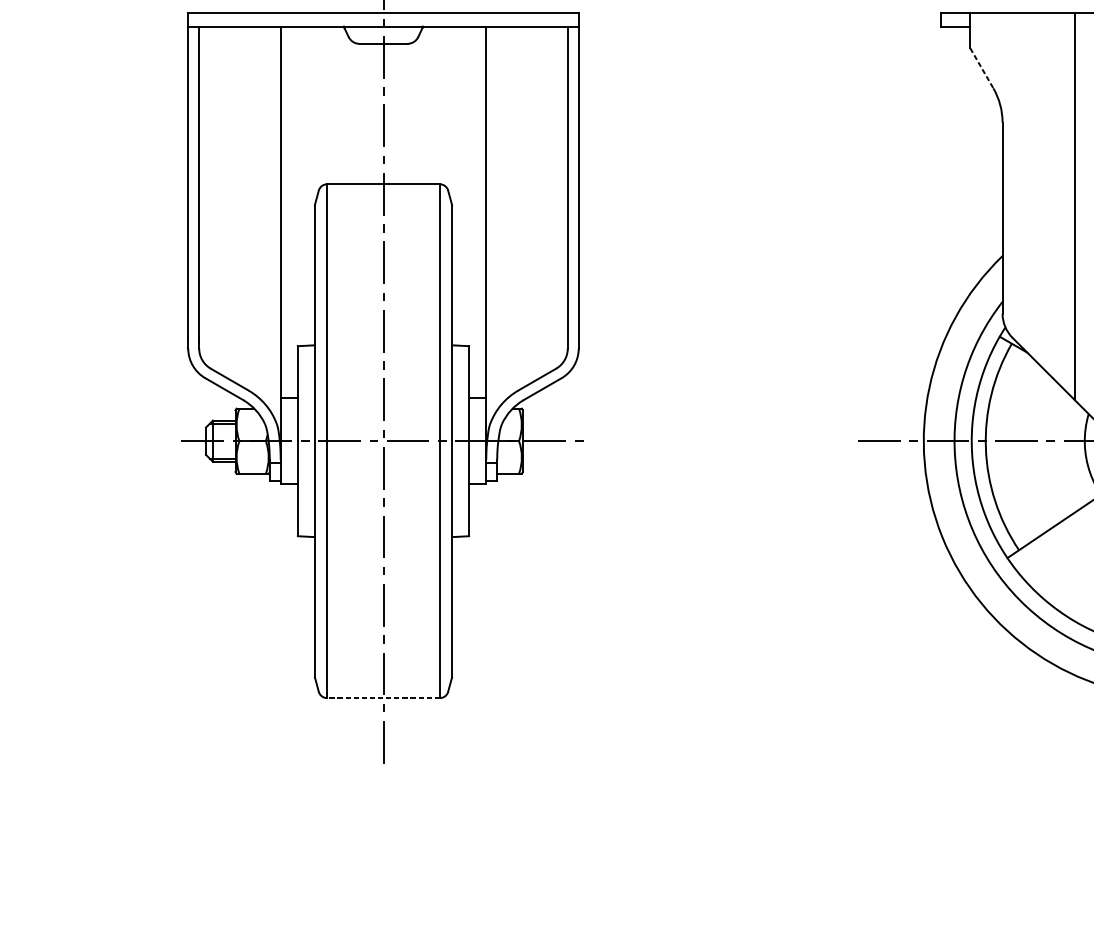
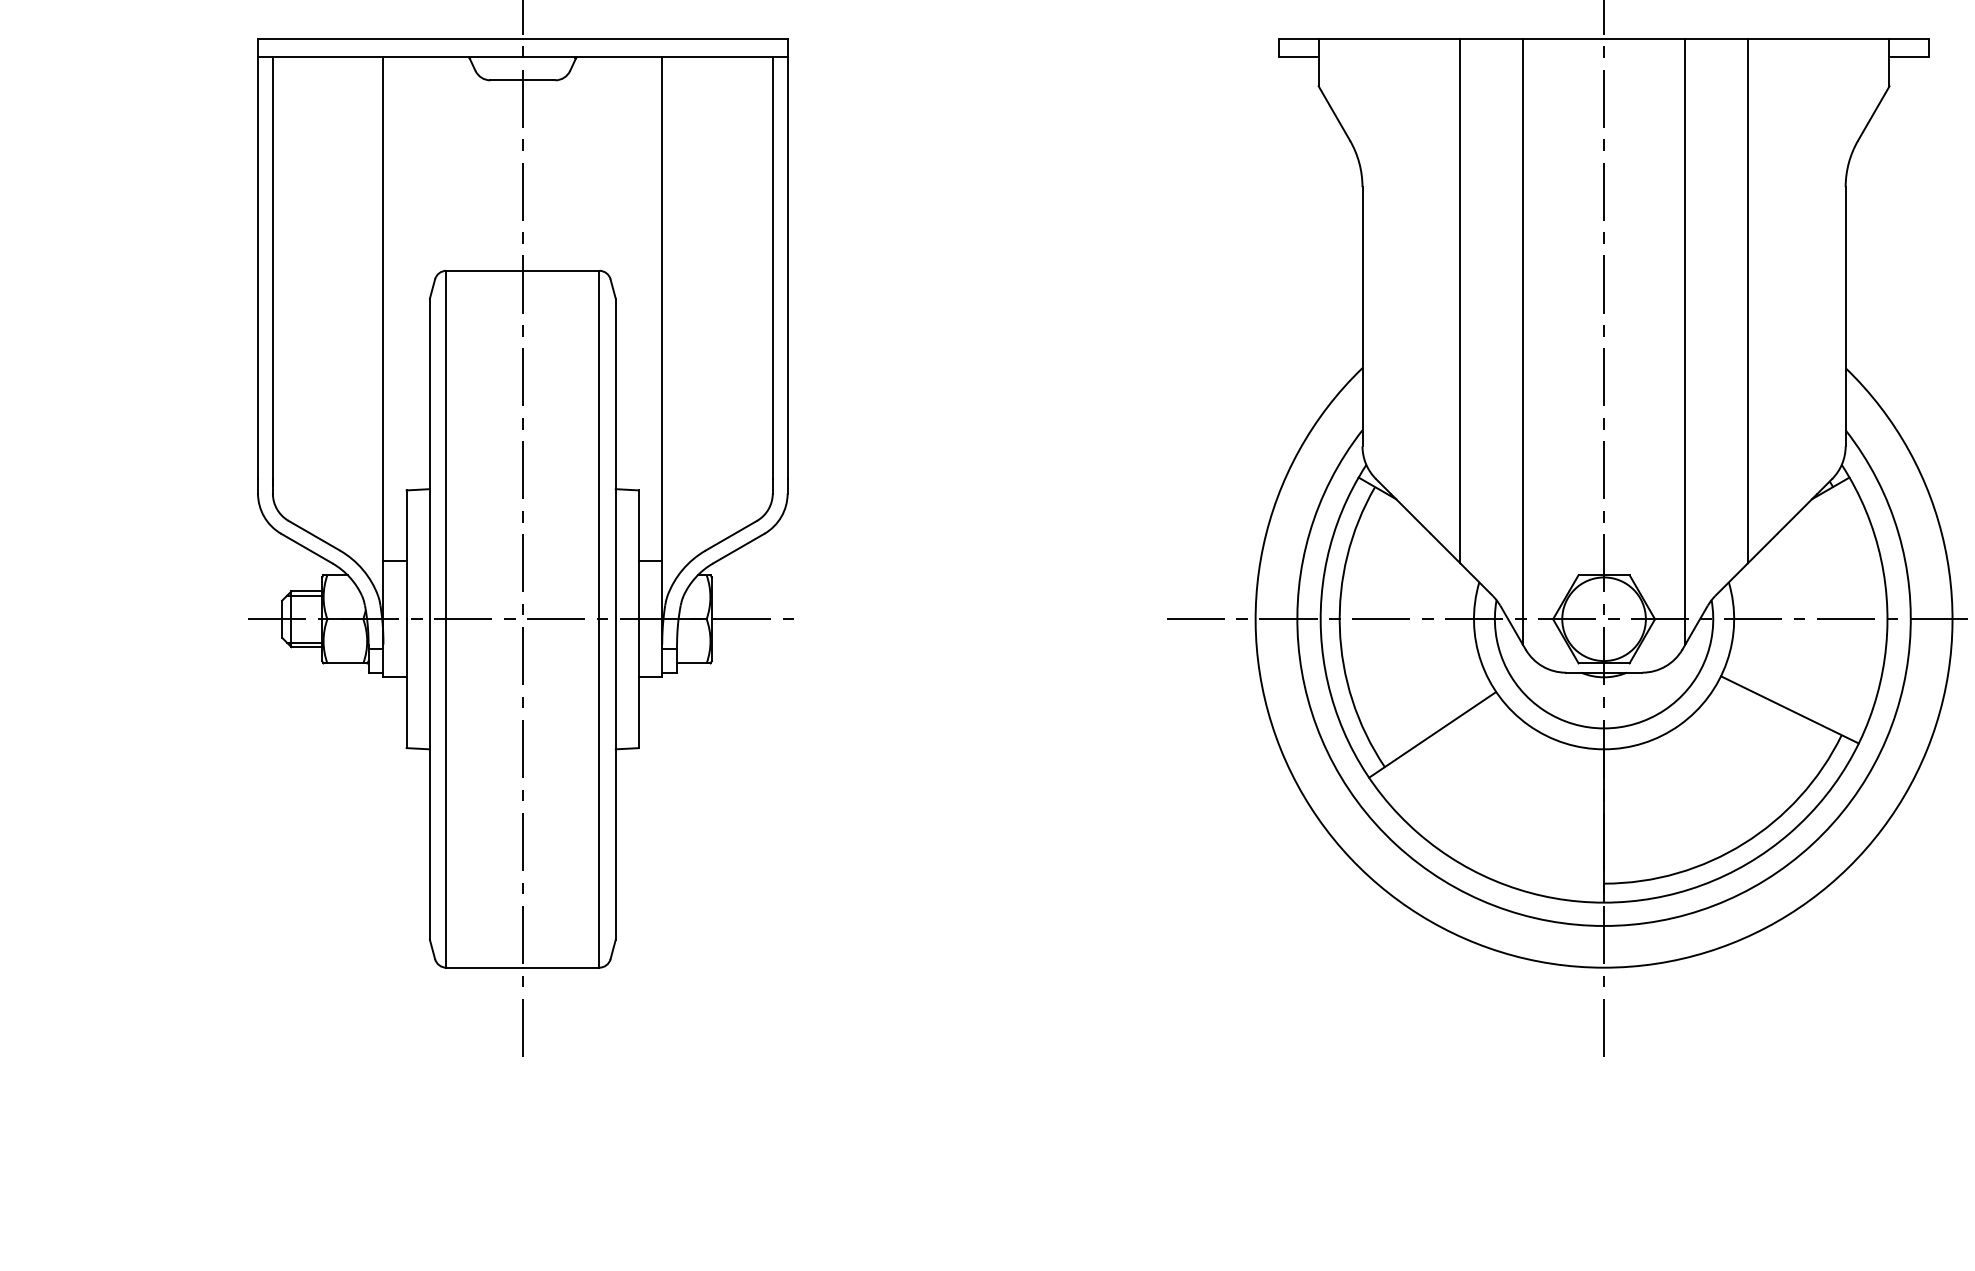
line: (981, 68) -> (1334, 113), dashed -> solid
line: (383, 697) -> (522, 967), dashed -> solid

